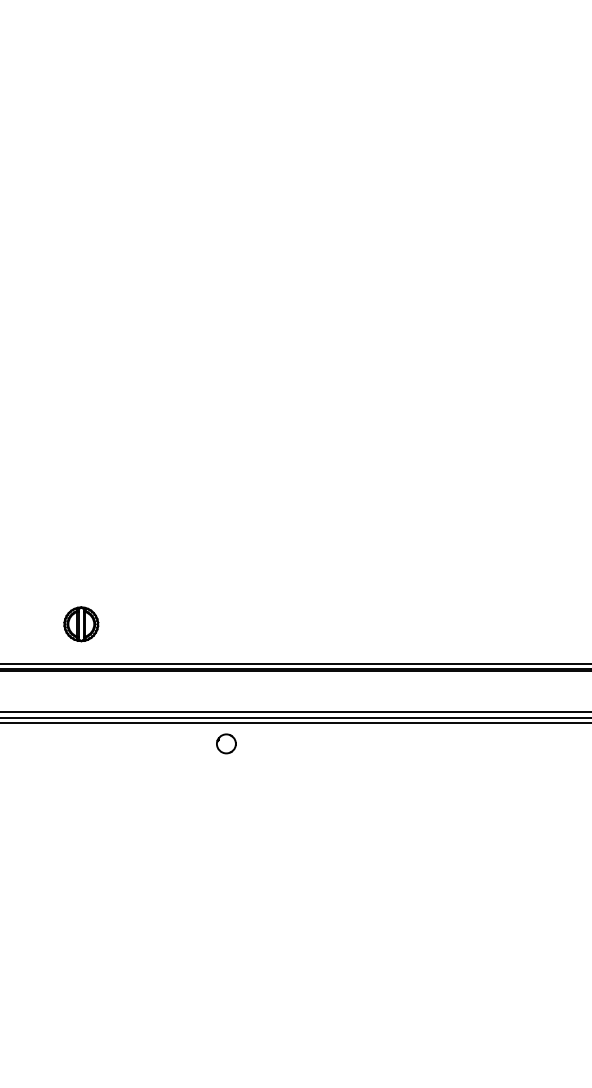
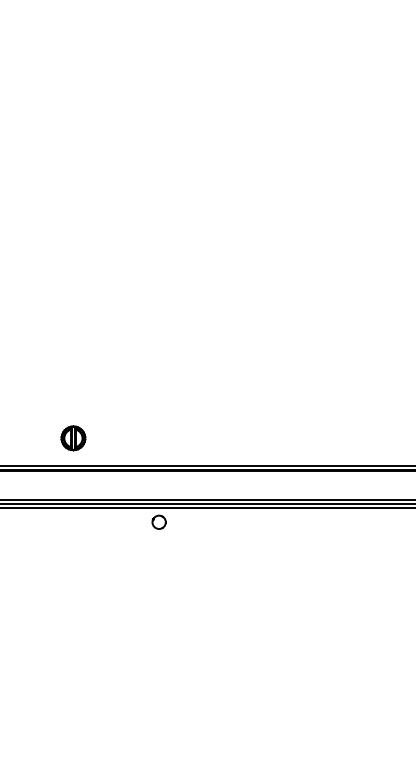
part: (81, 624) -> (73, 438), moved

